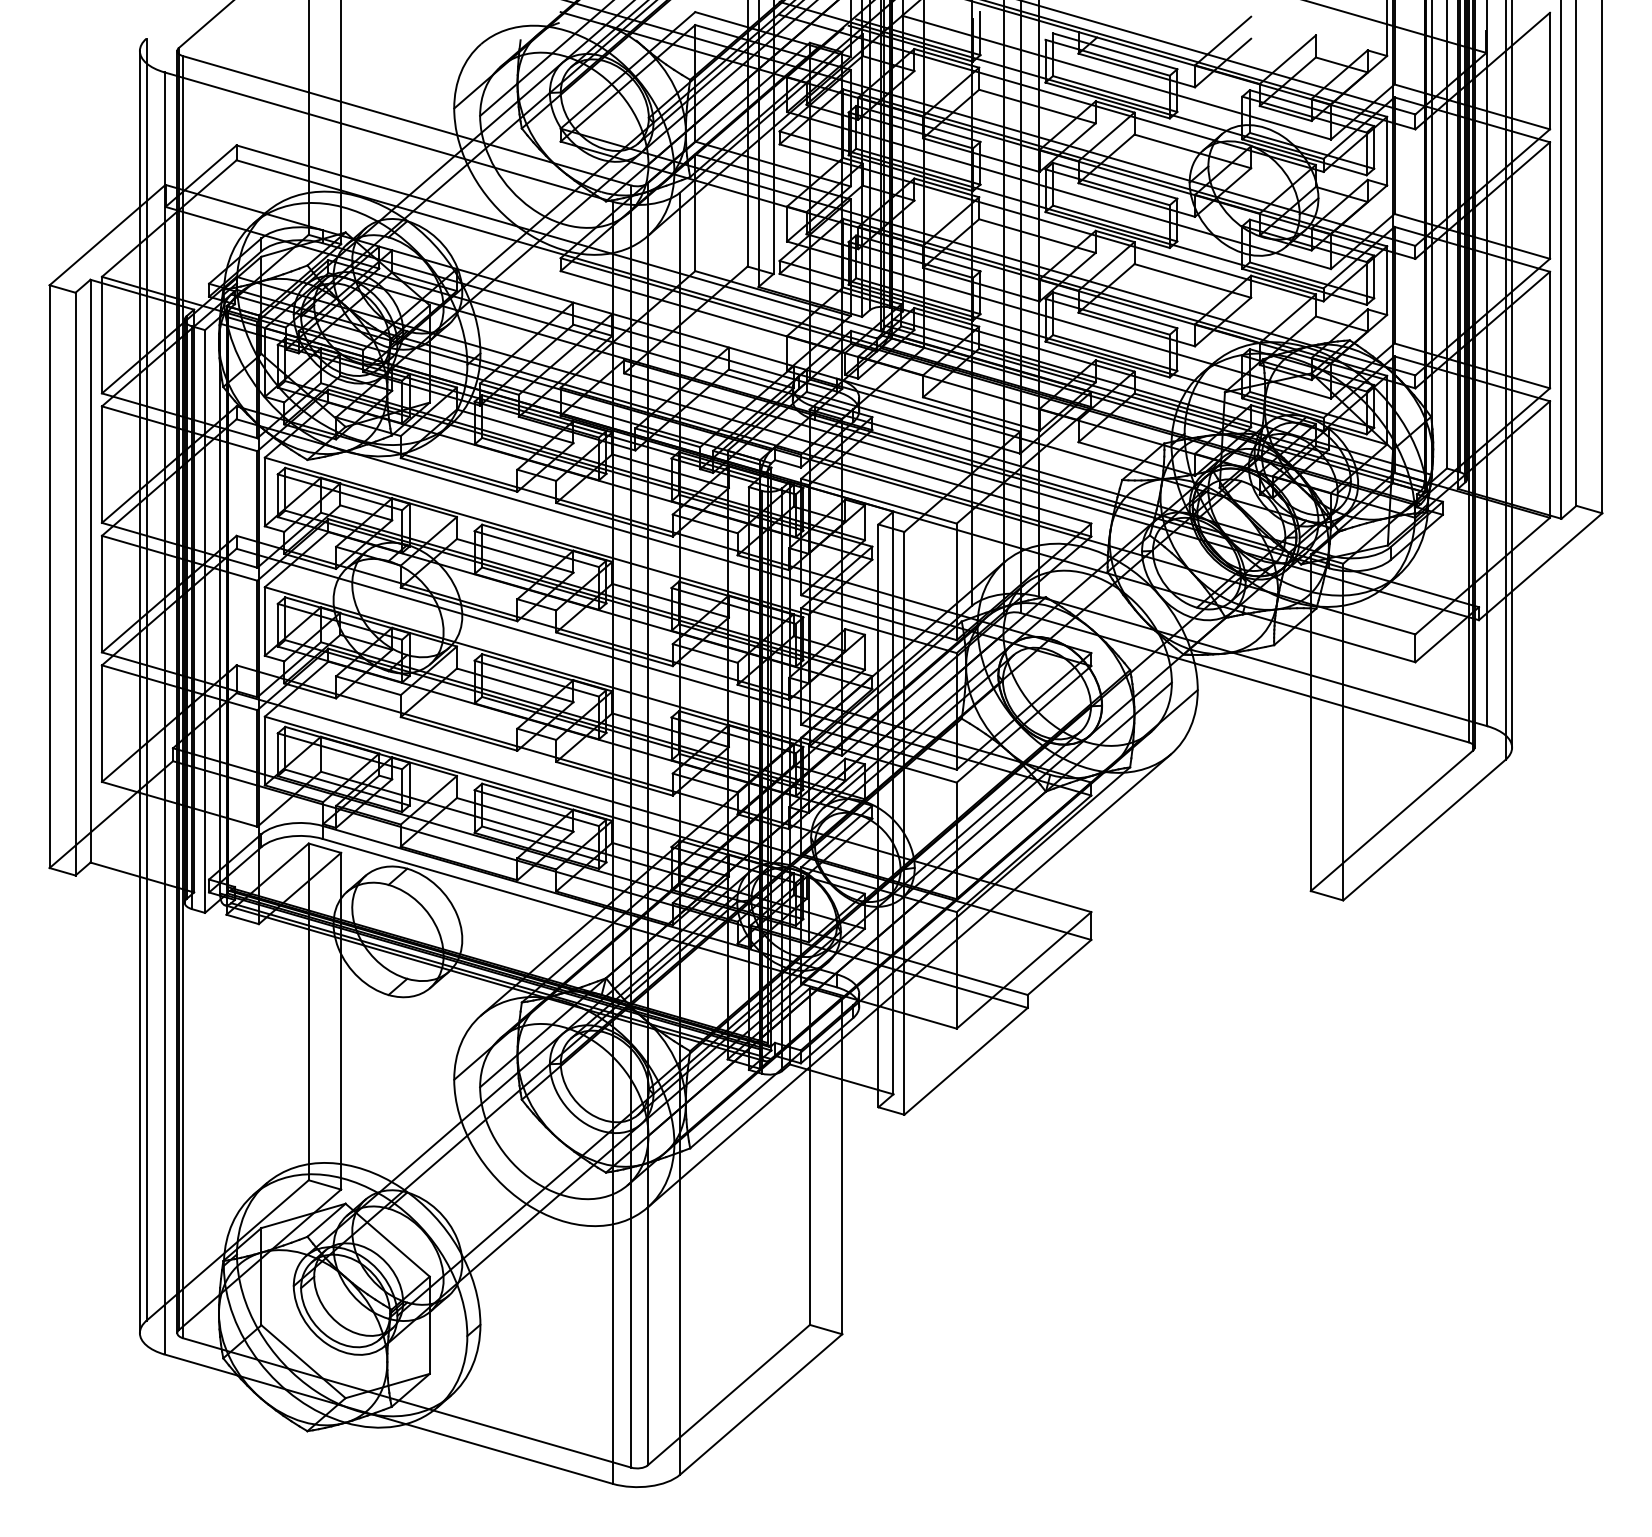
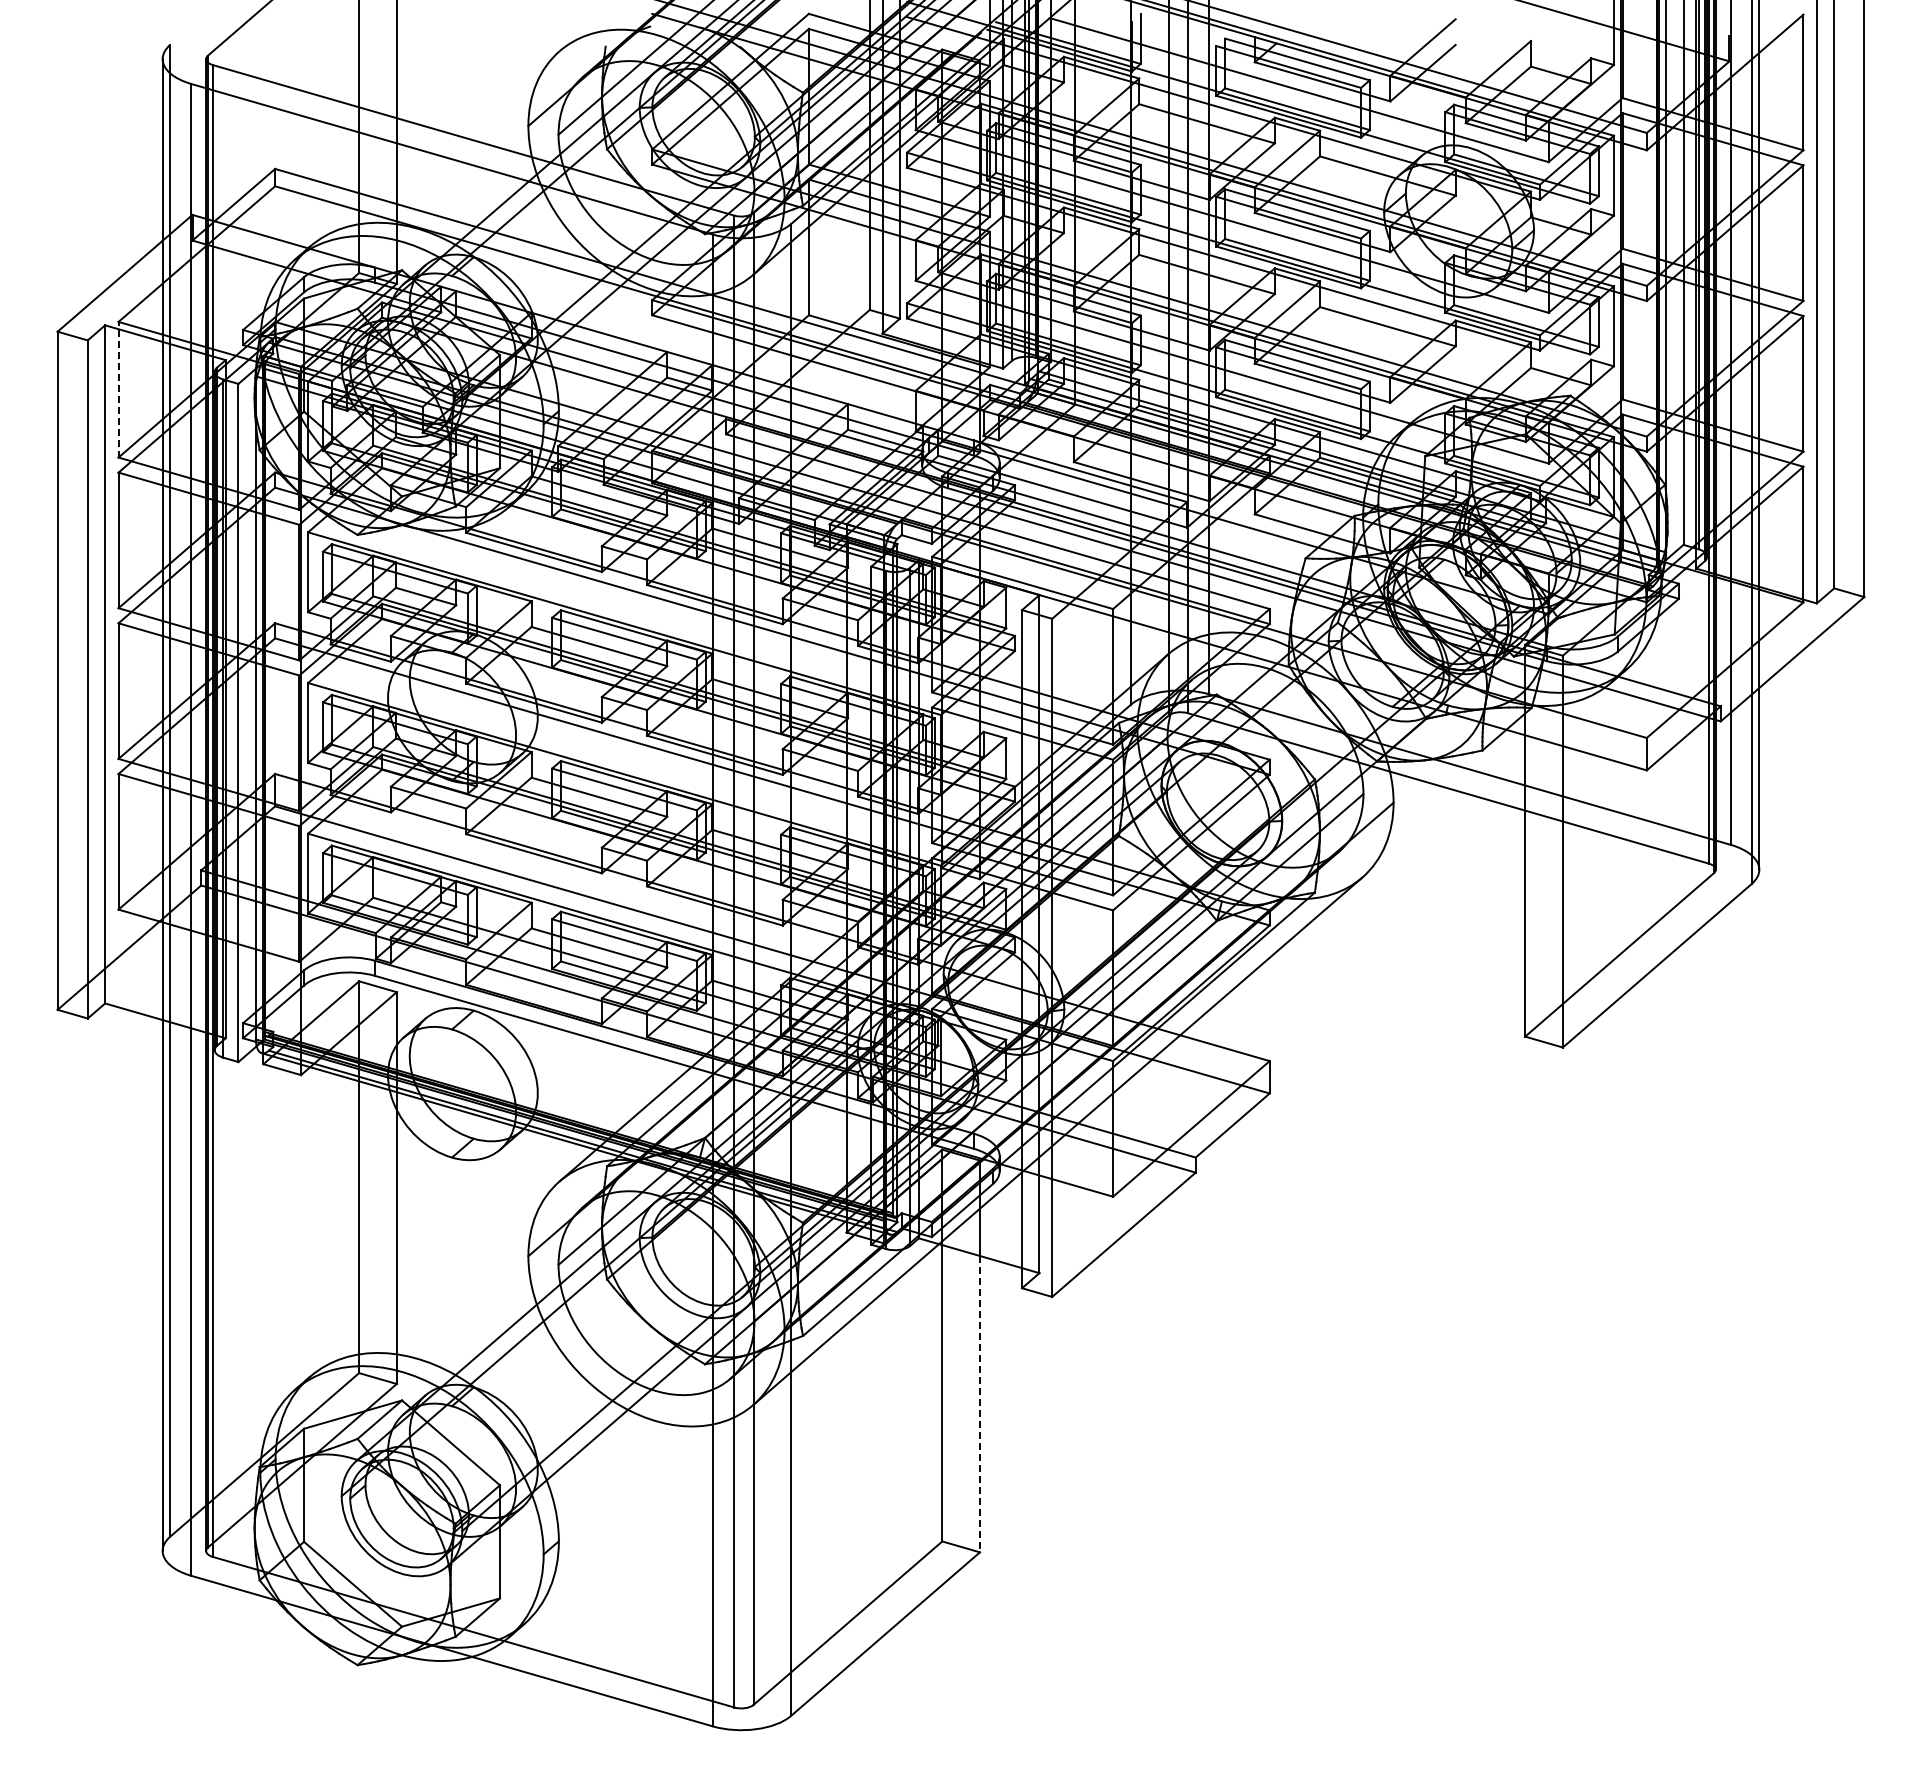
line: (101, 334) -> (118, 389), solid -> dashed
line: (841, 1207) -> (979, 1404), solid -> dashed

